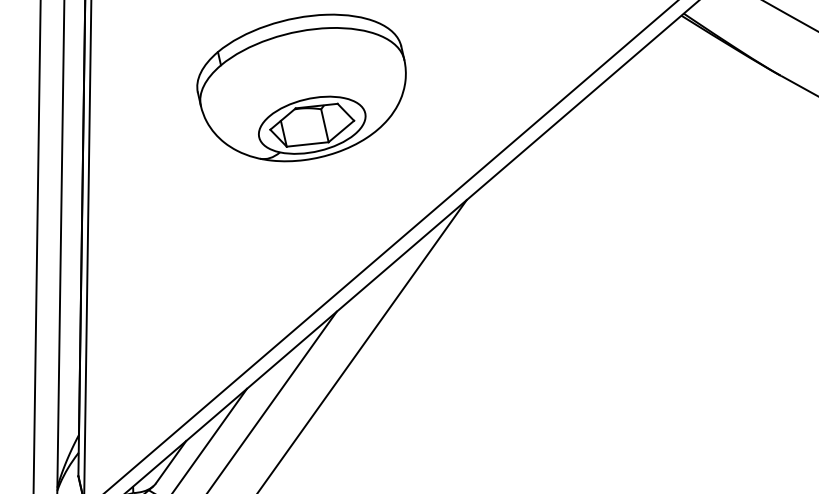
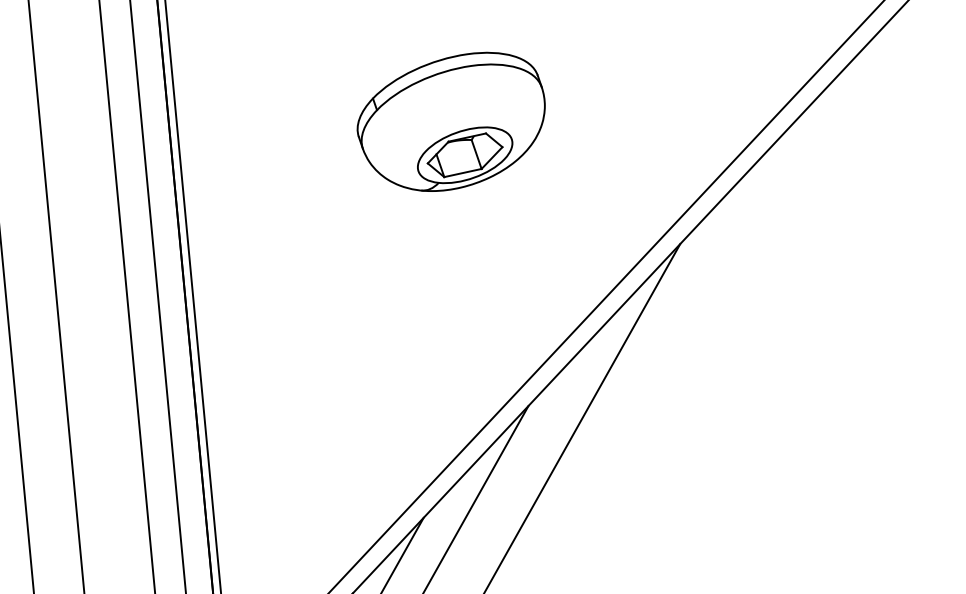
part: (301, 87) -> (451, 122), size x0.7

